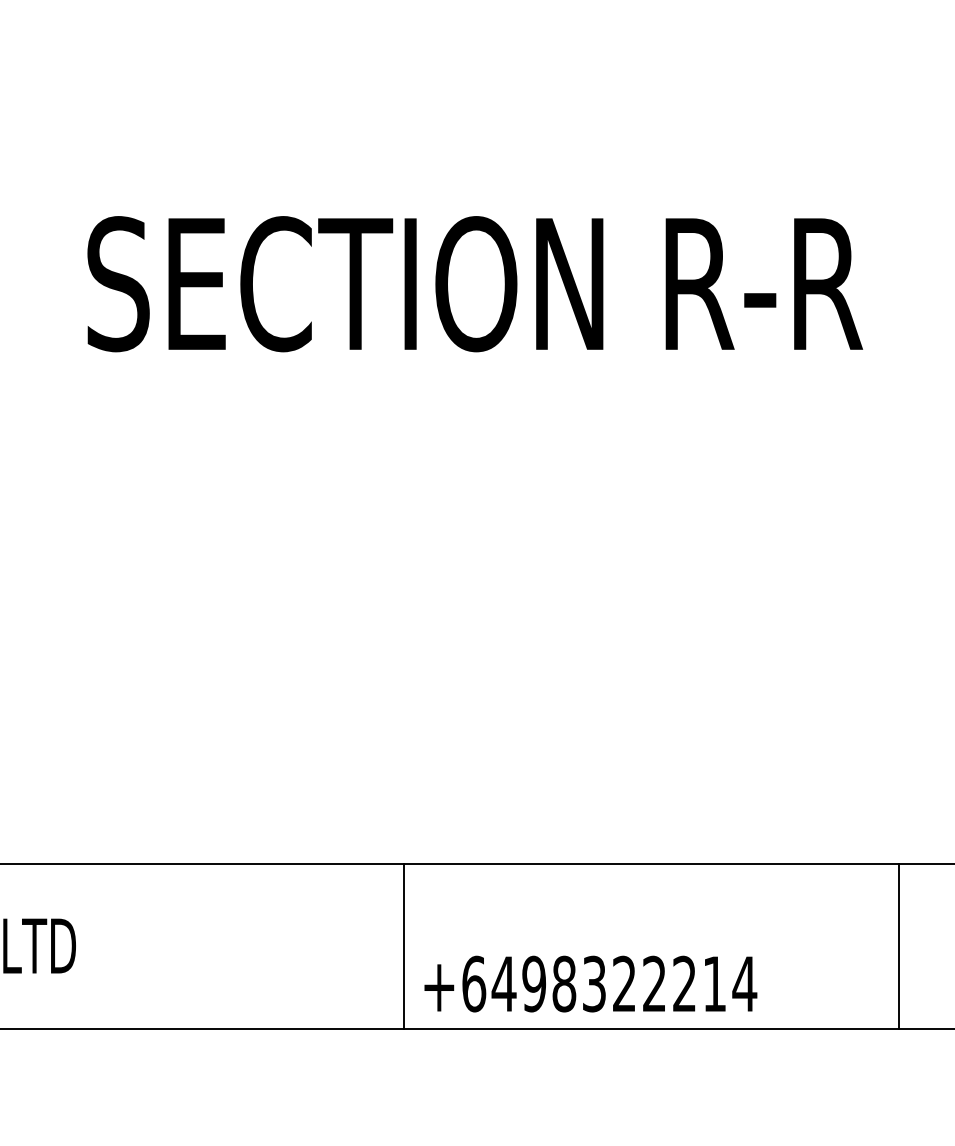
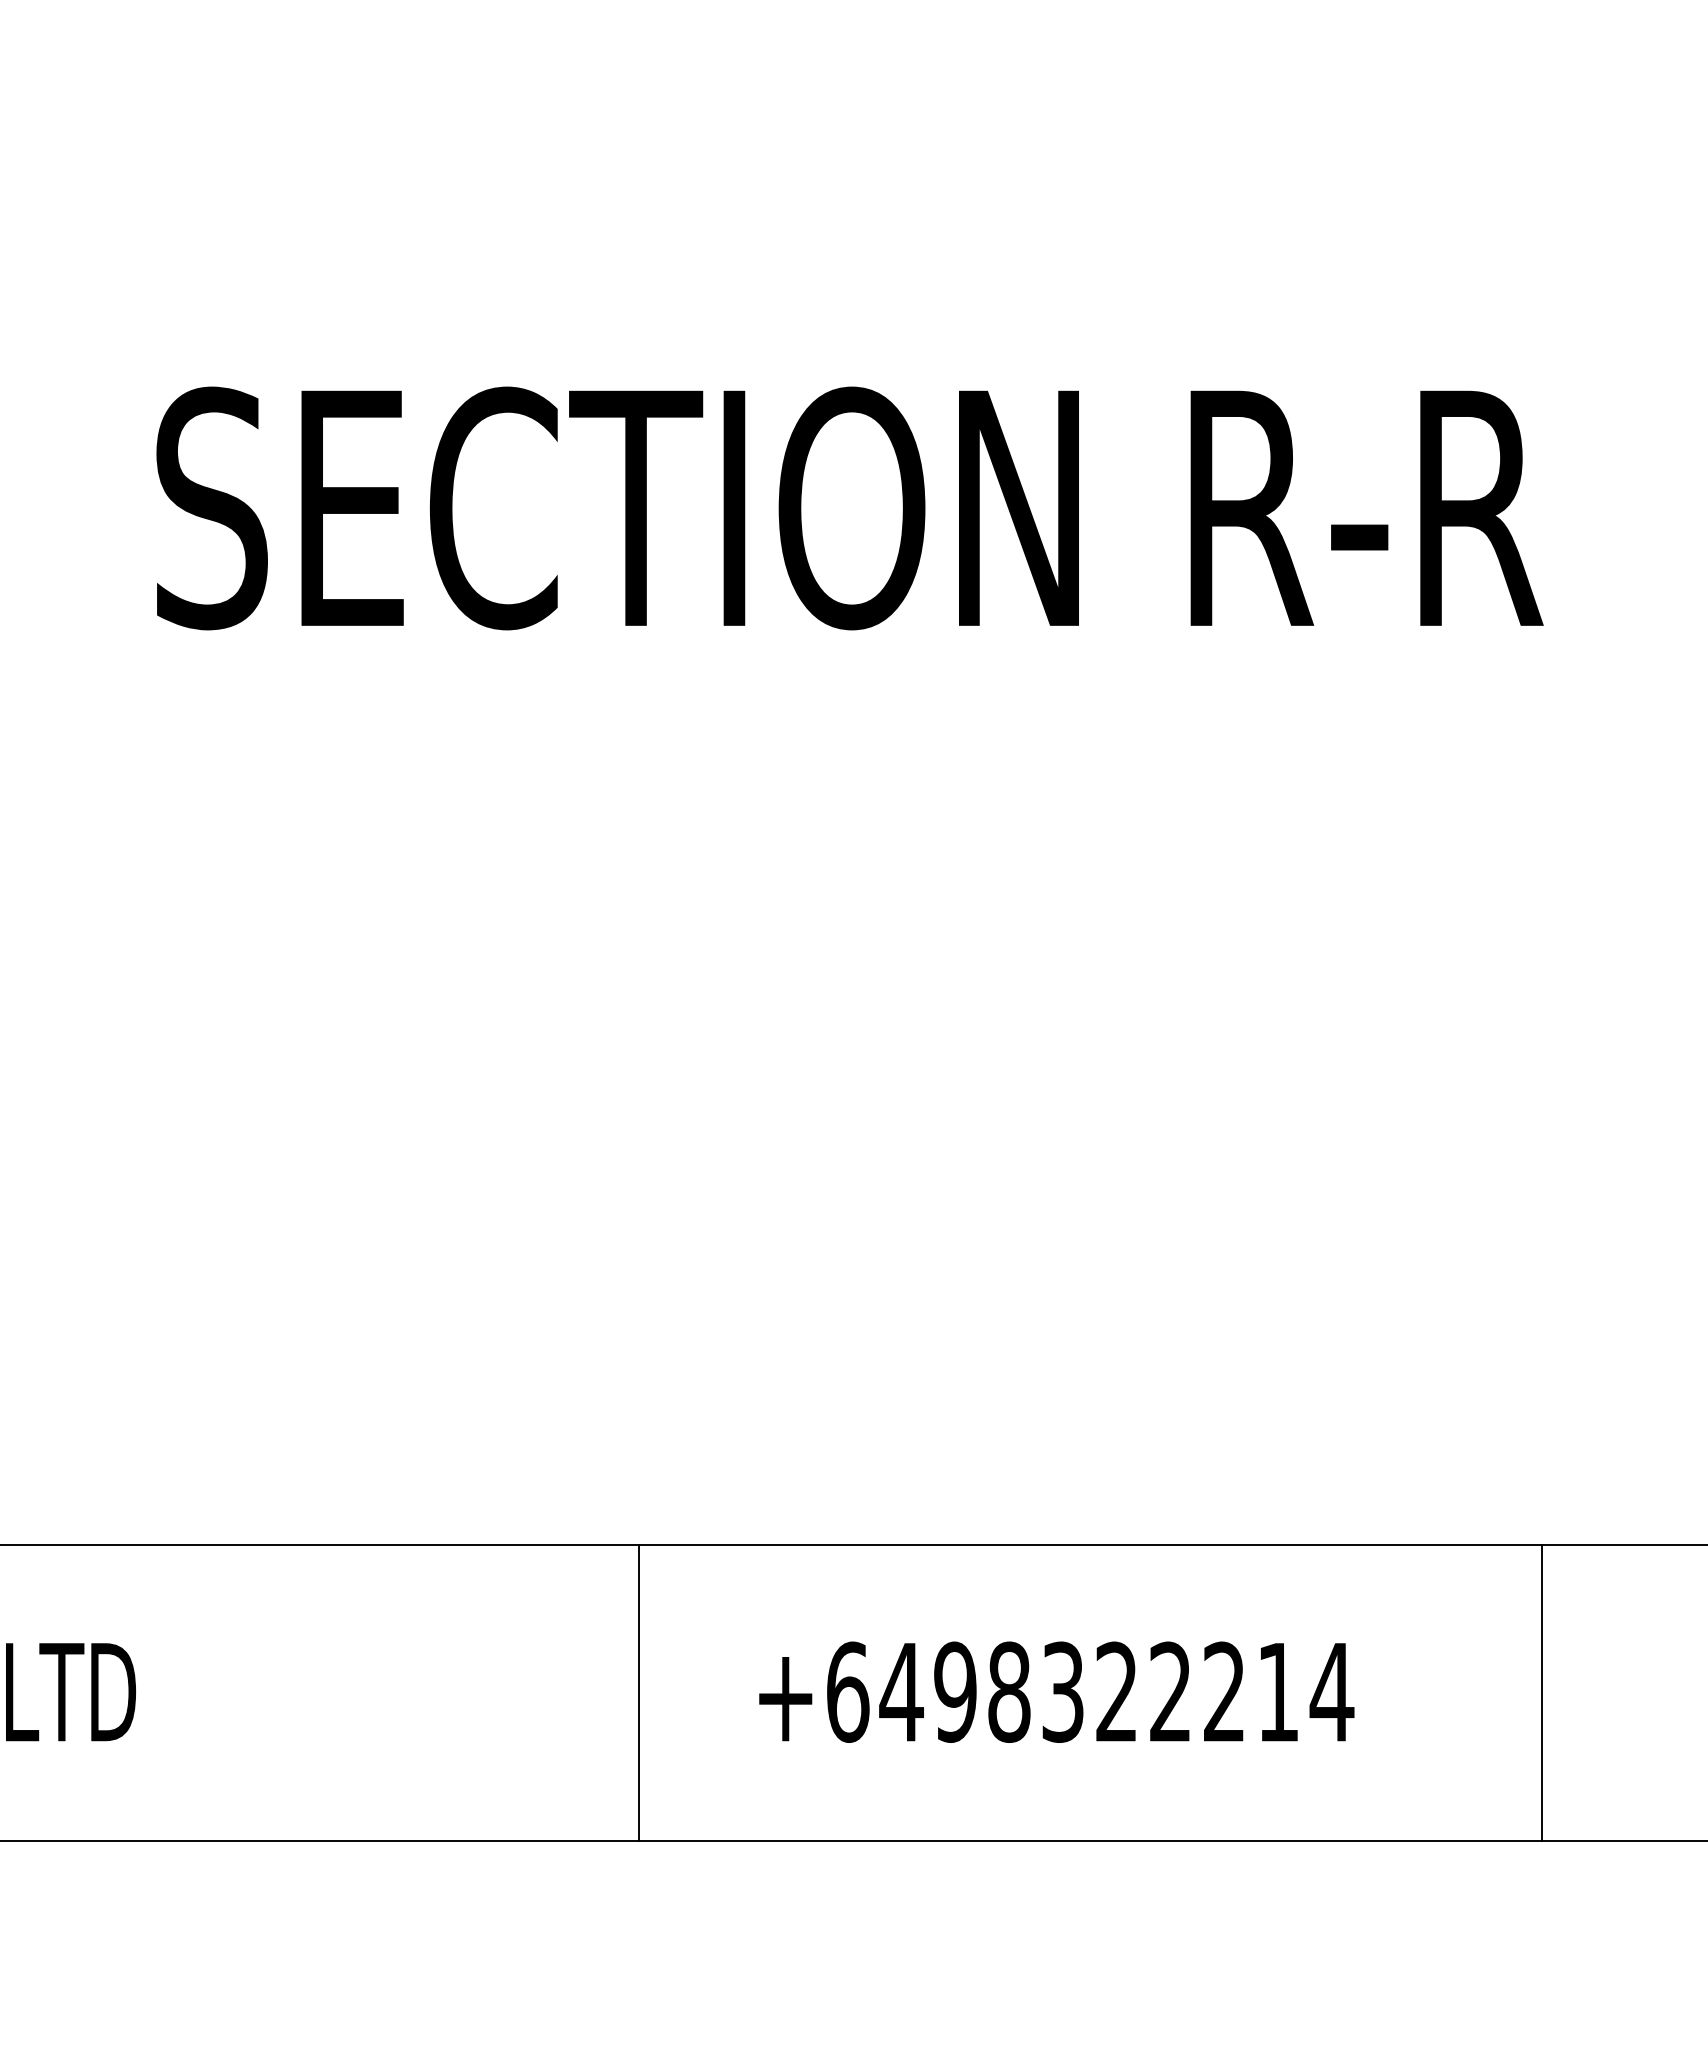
line: (404, 946) -> (639, 1692), moved
line: (899, 946) -> (1542, 1692), moved
text: (590, 983) -> (1056, 1691), moved

